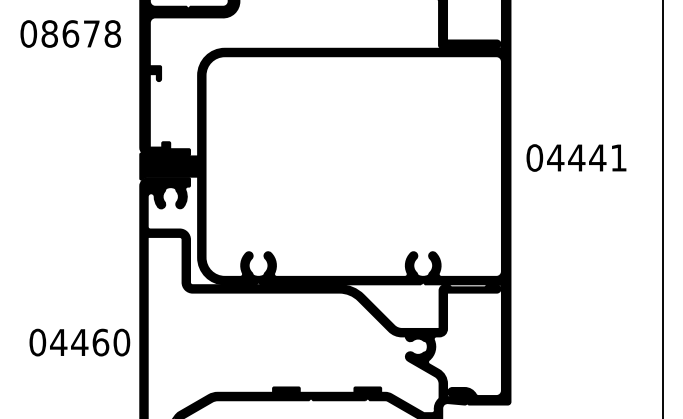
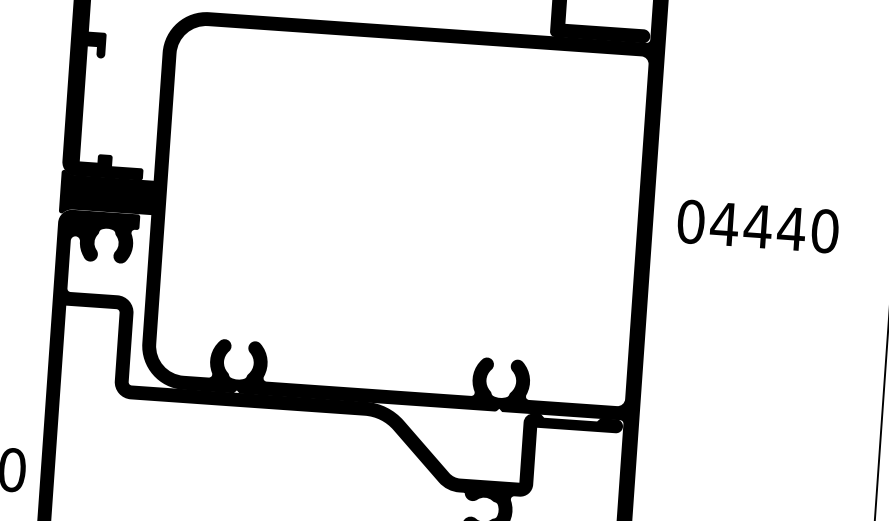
text: (618, 157) -> (824, 230), 04441 -> 04440

